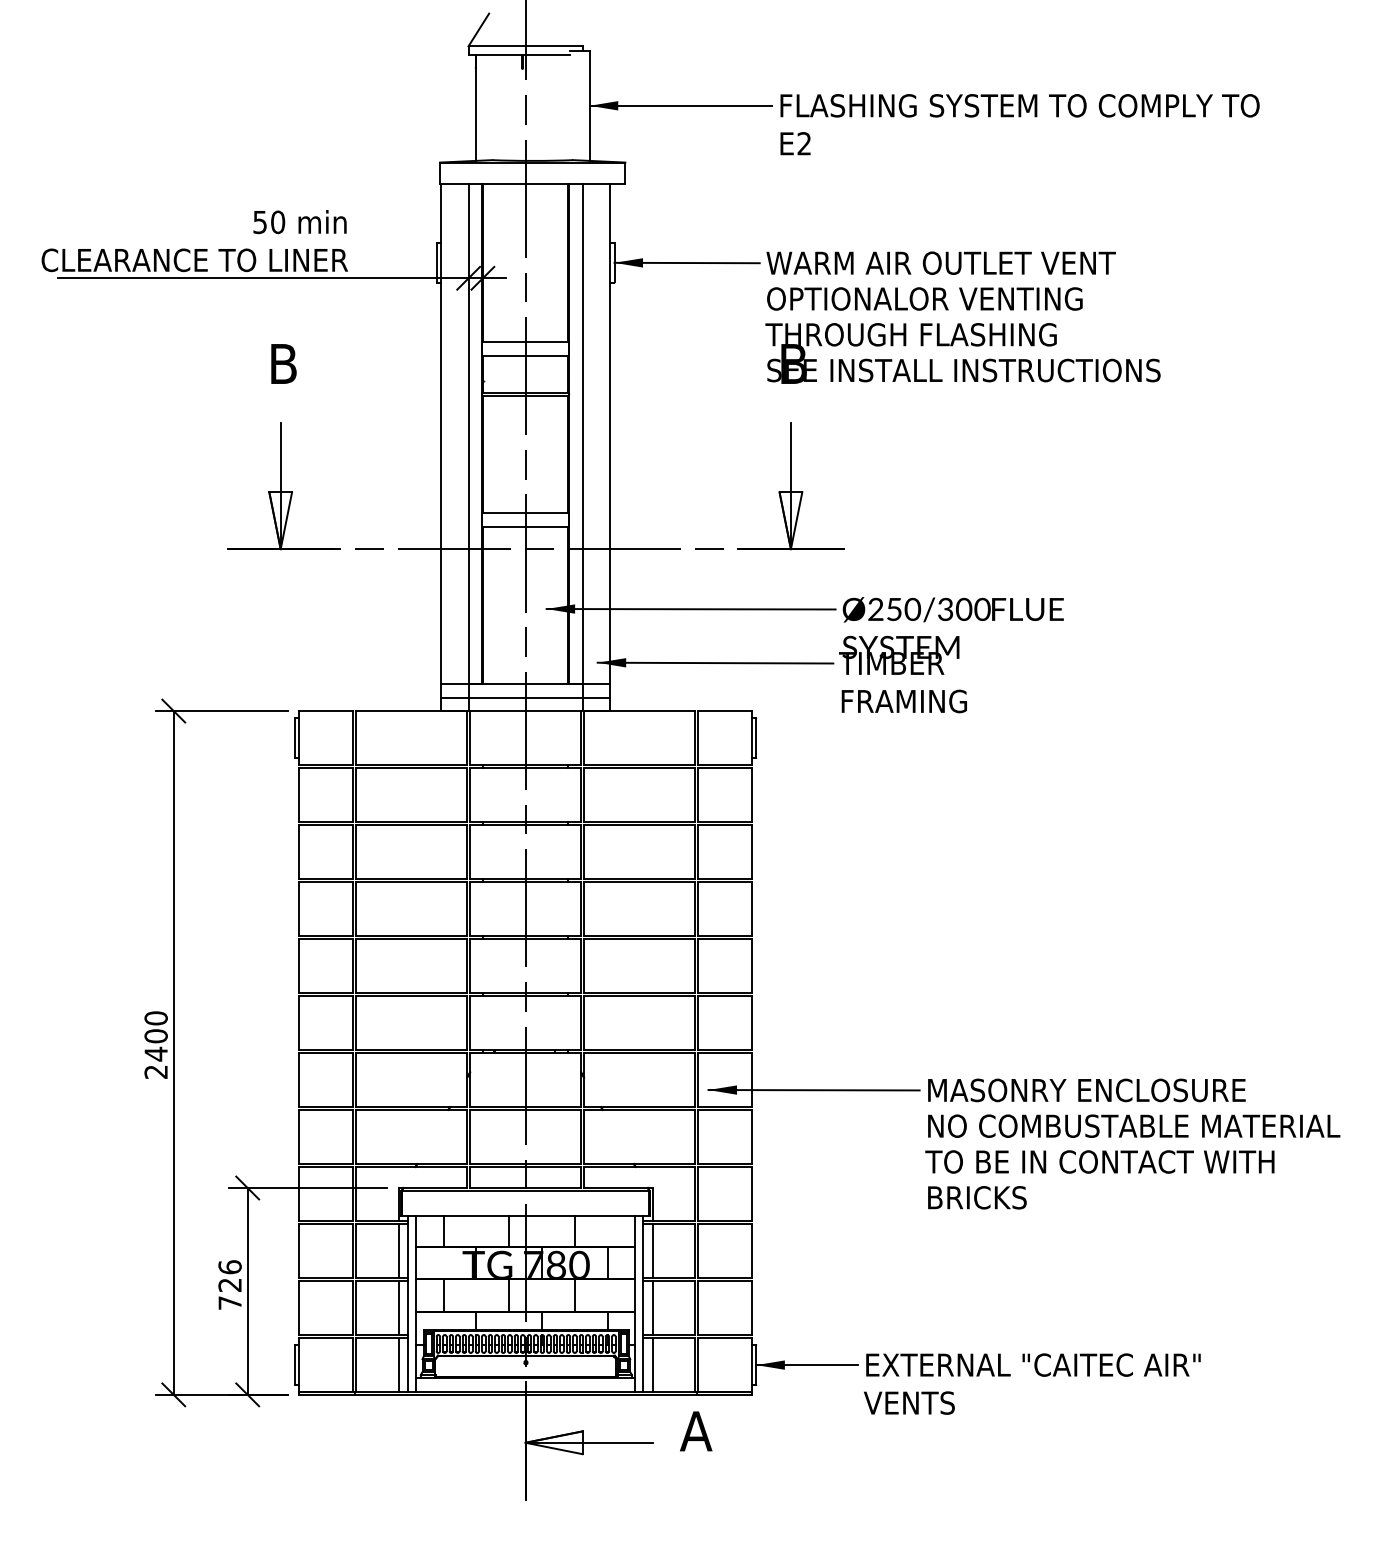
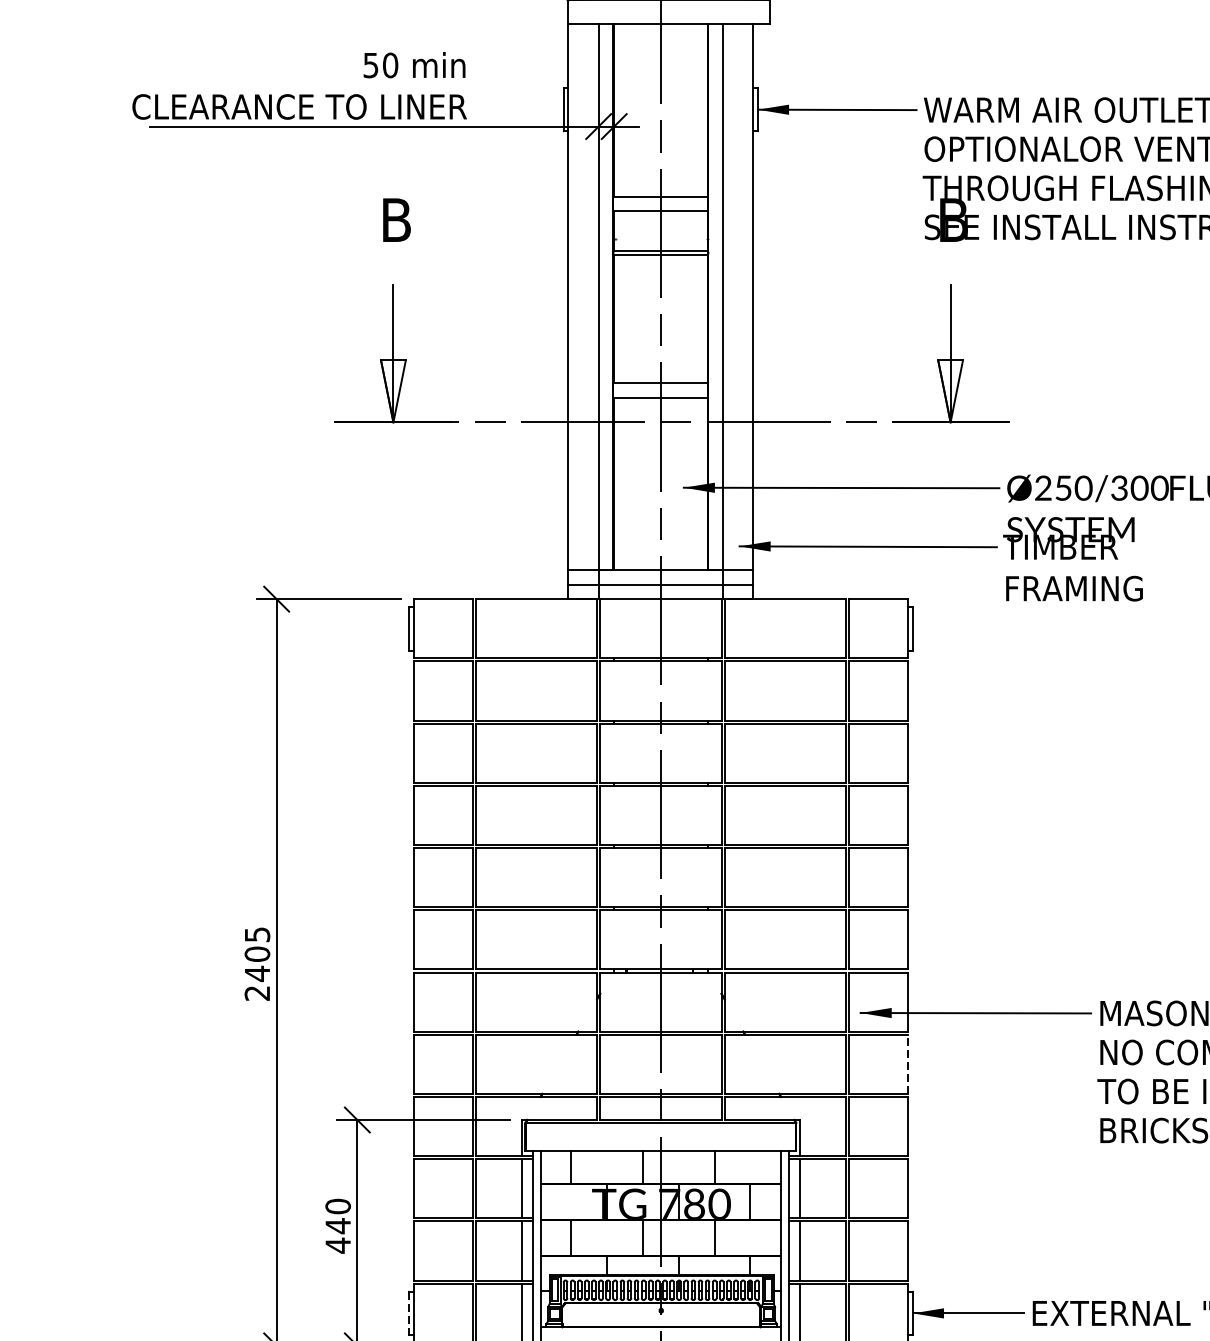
text: (155, 1018) -> (256, 934), 2400 -> 2405
line: (752, 1136) -> (908, 1063), solid -> dashed
text: (229, 1285) -> (337, 1226), 726 -> 440
line: (294, 1365) -> (408, 1313), solid -> dashed

